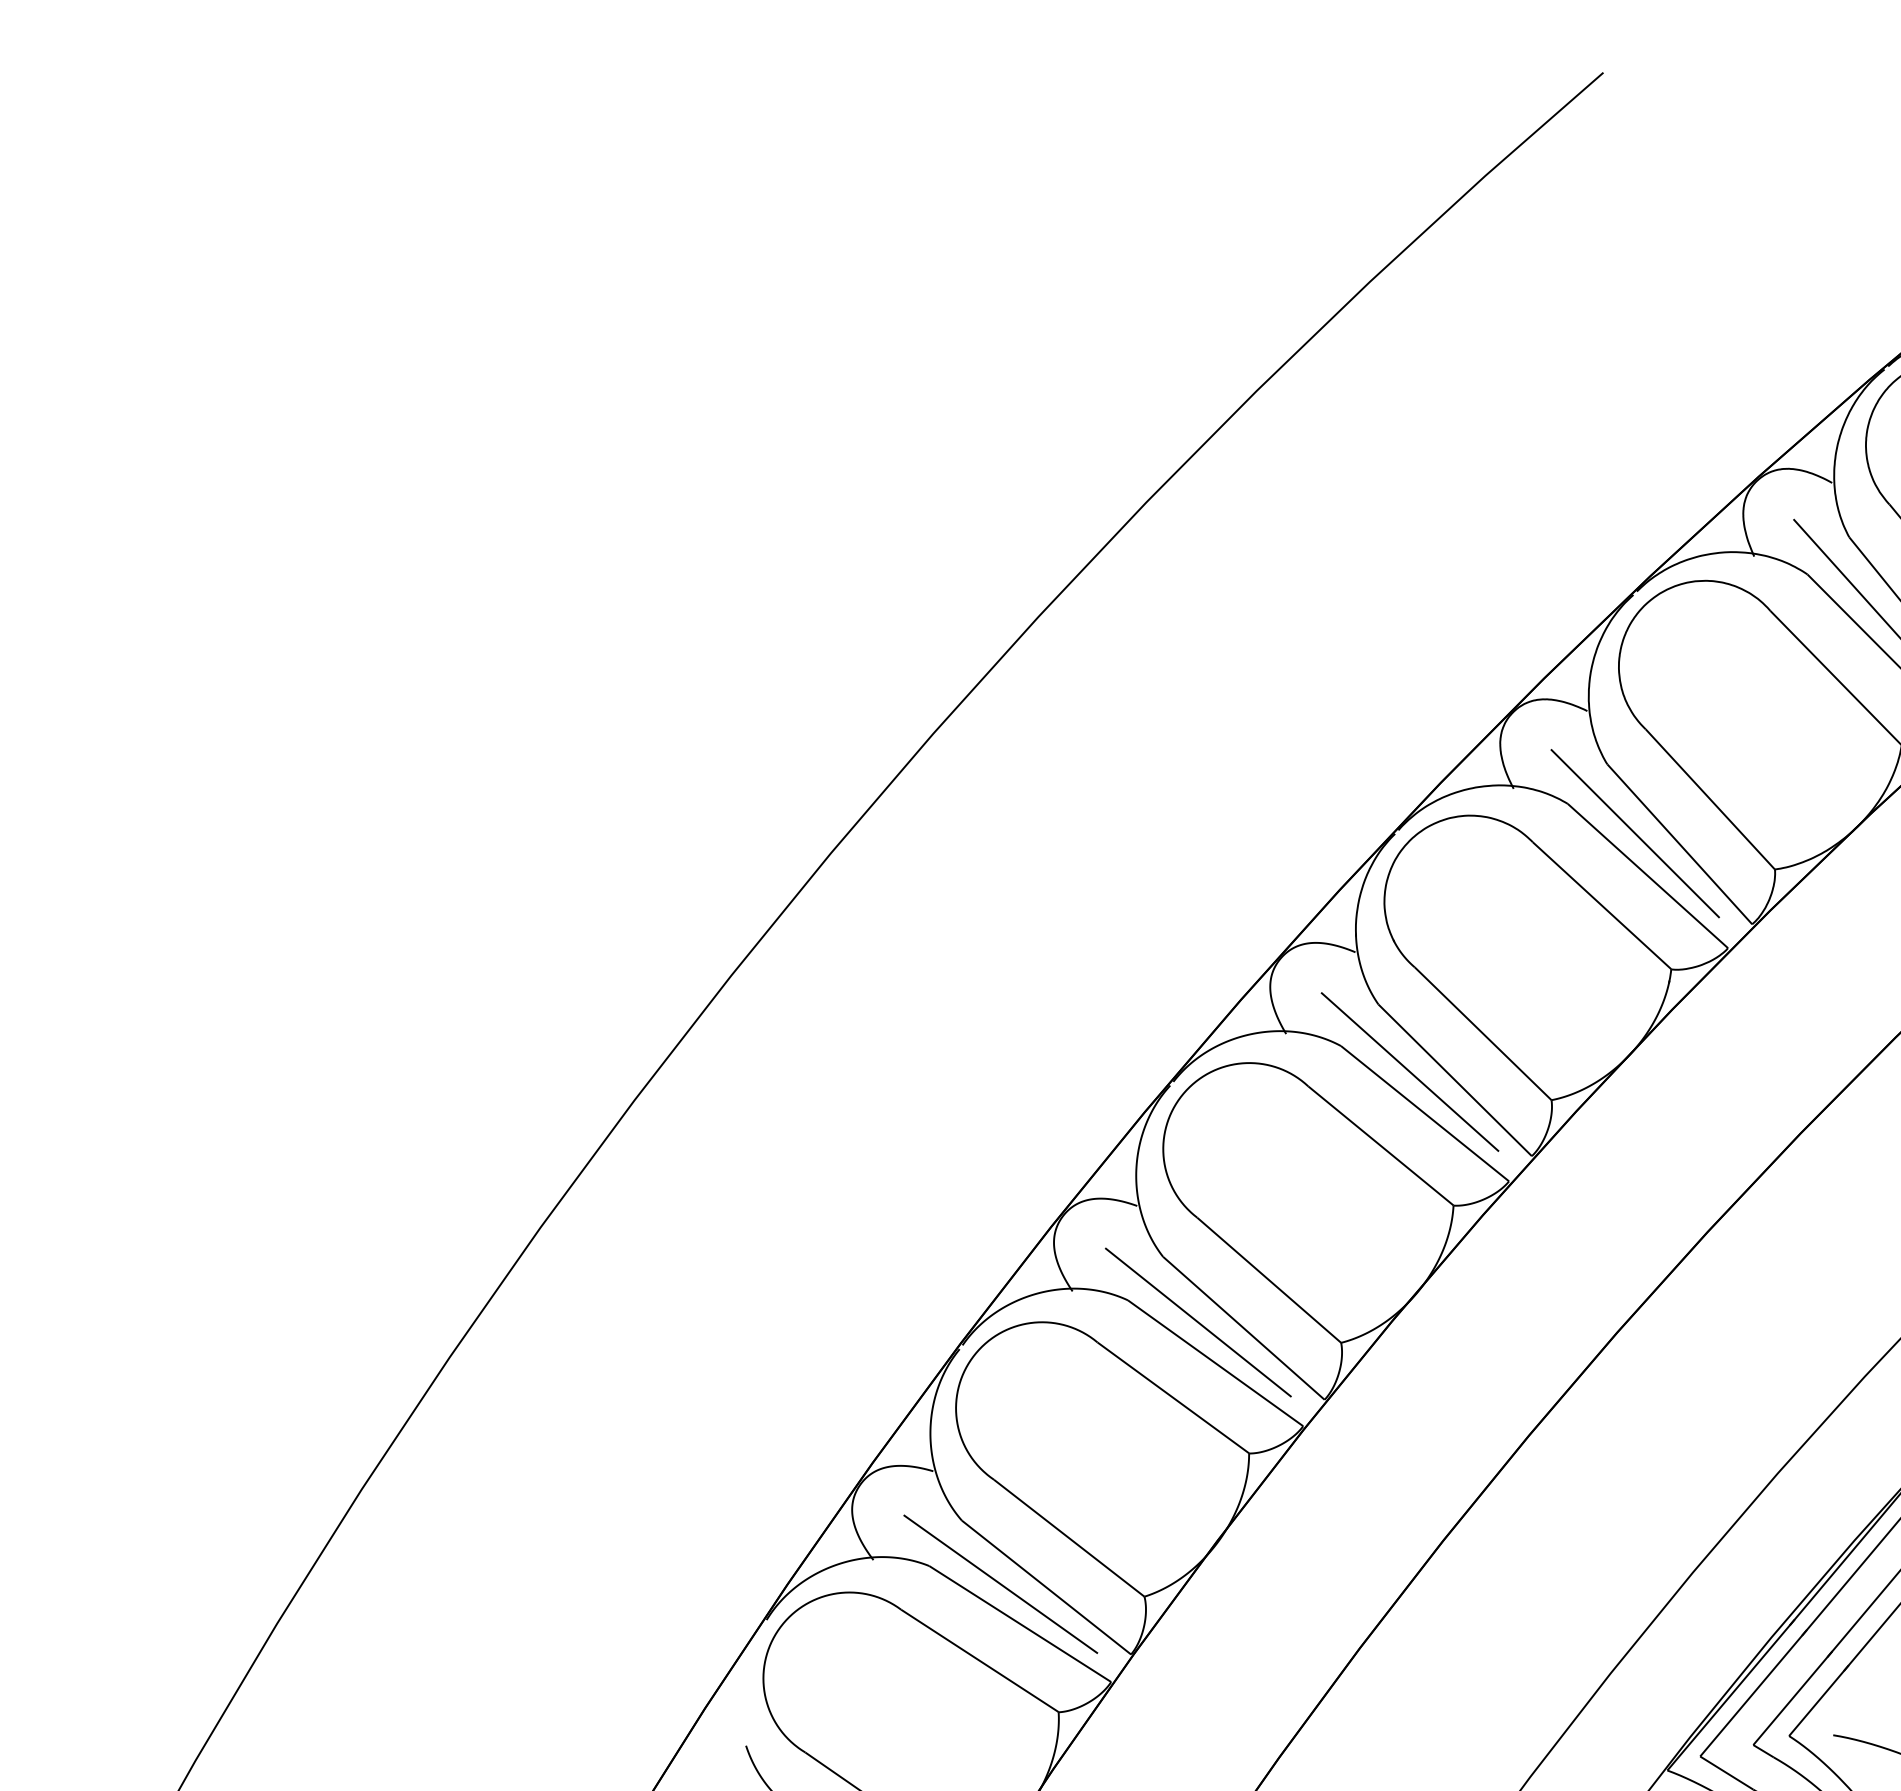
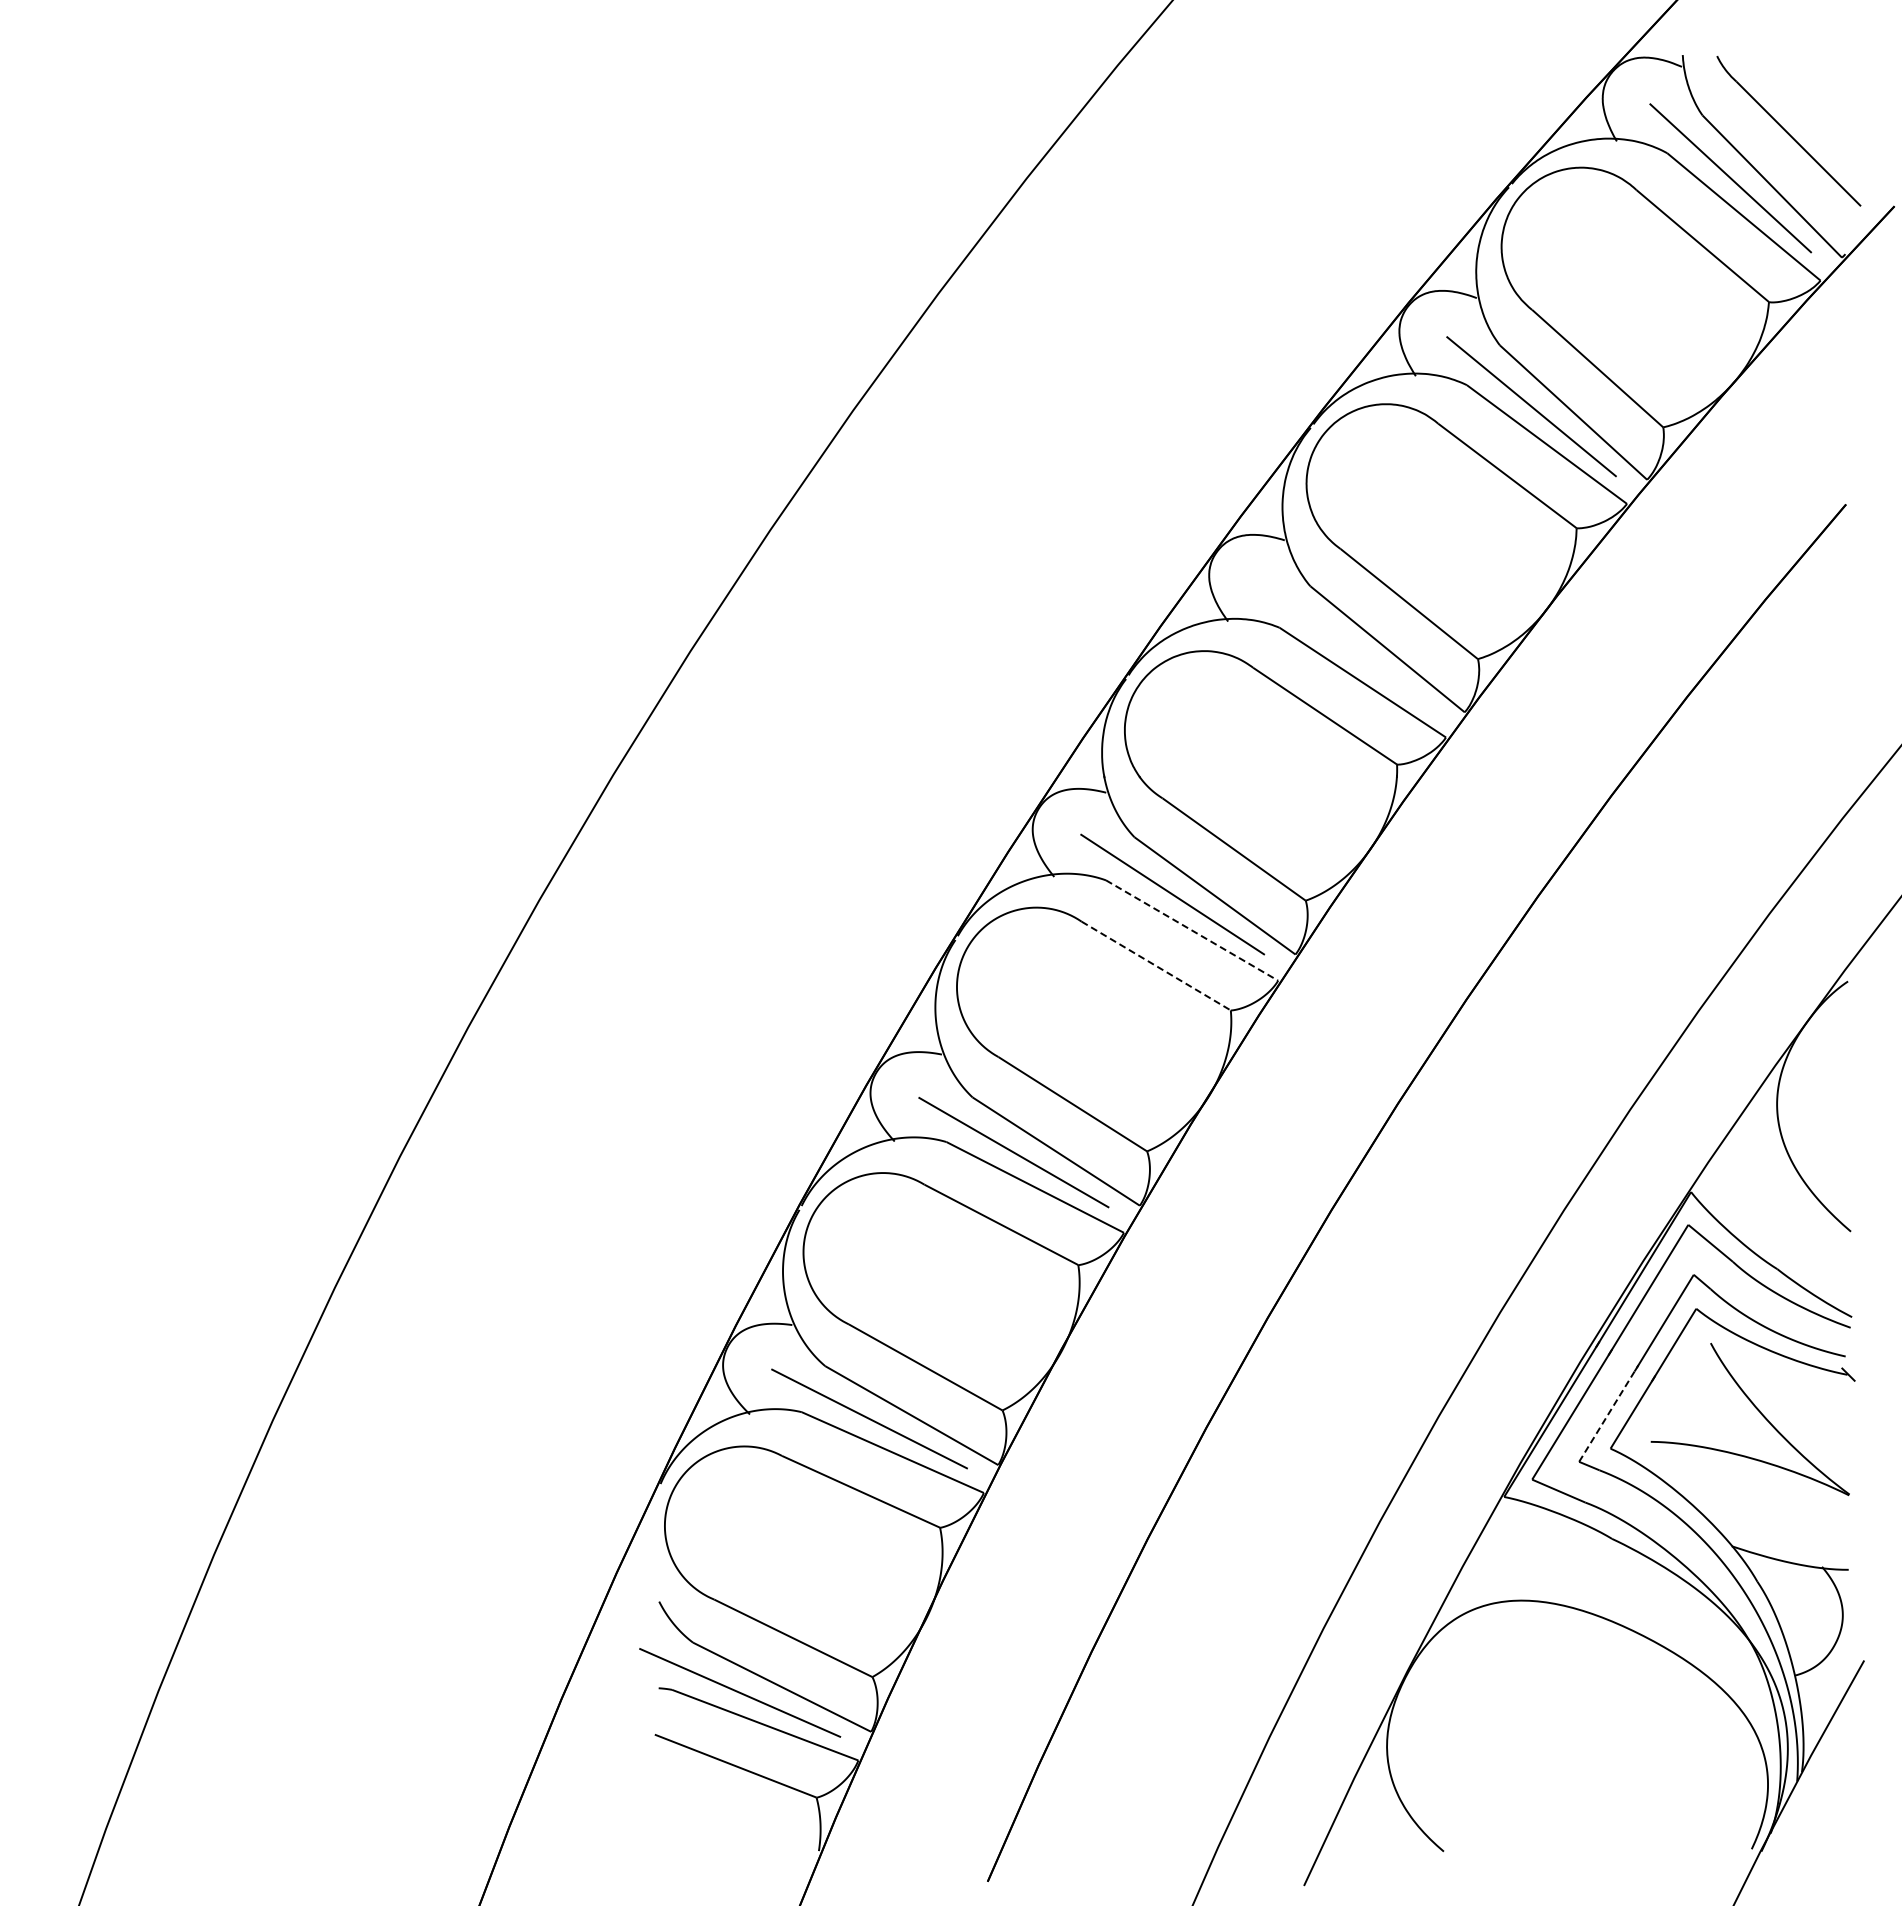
line: (1635, 833) -> (1345, 645), removed
line: (1425, 1113) -> (1192, 930), solid -> dashed
line: (1381, 1146) -> (1156, 966), solid -> dashed
line: (1792, 1698) -> (1608, 1413), solid -> dashed

